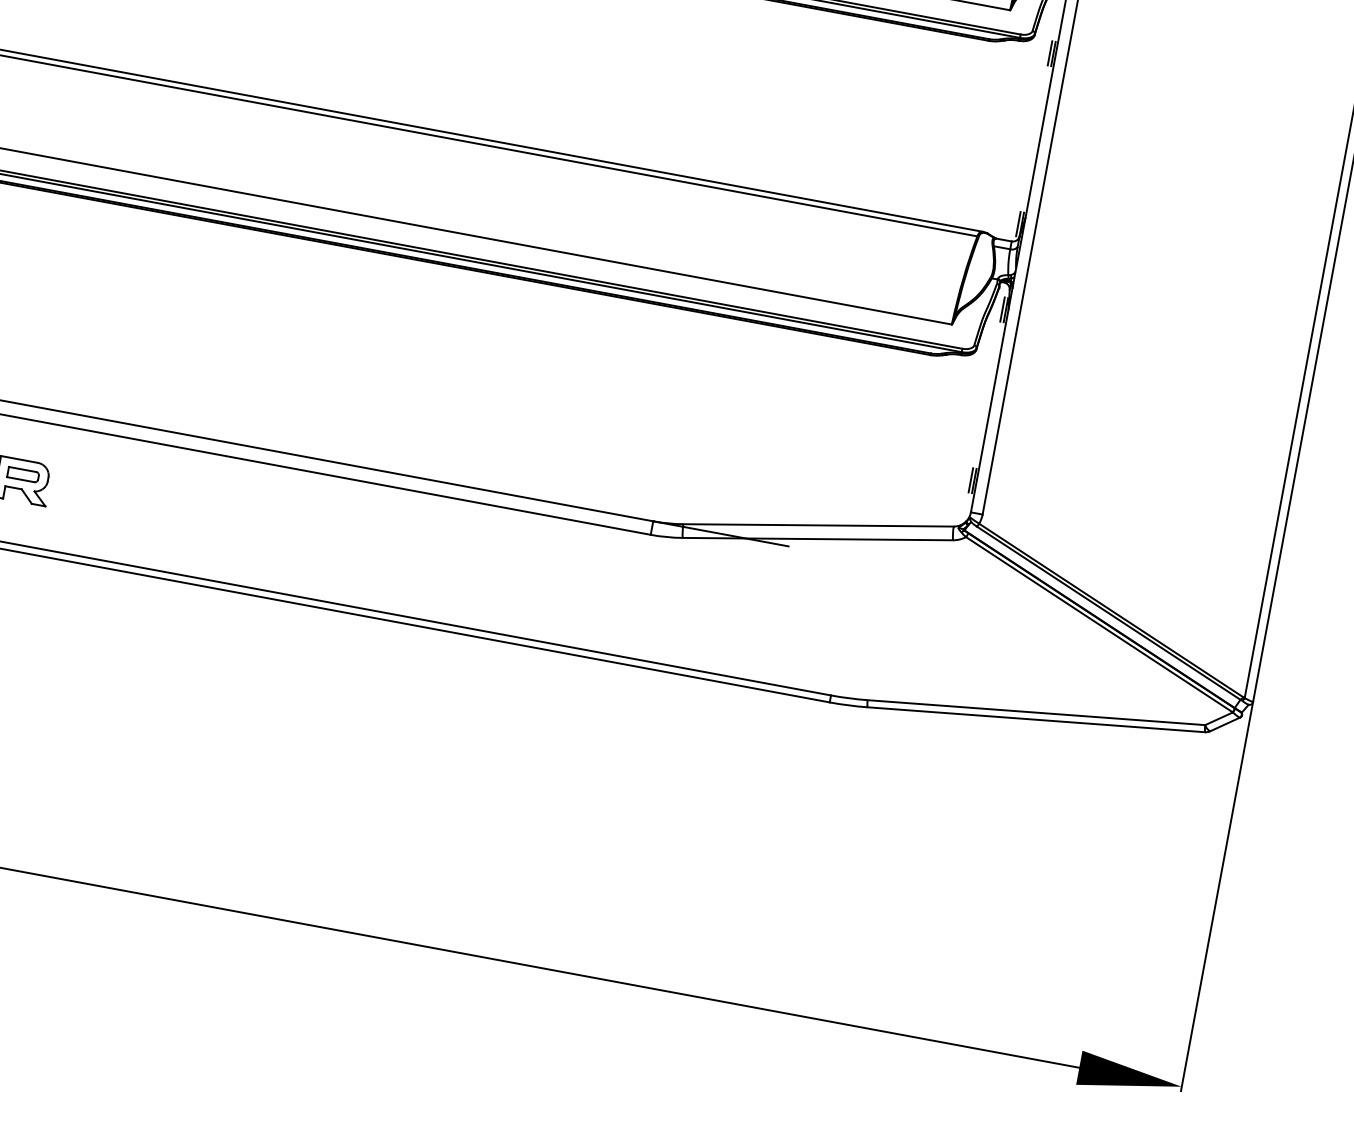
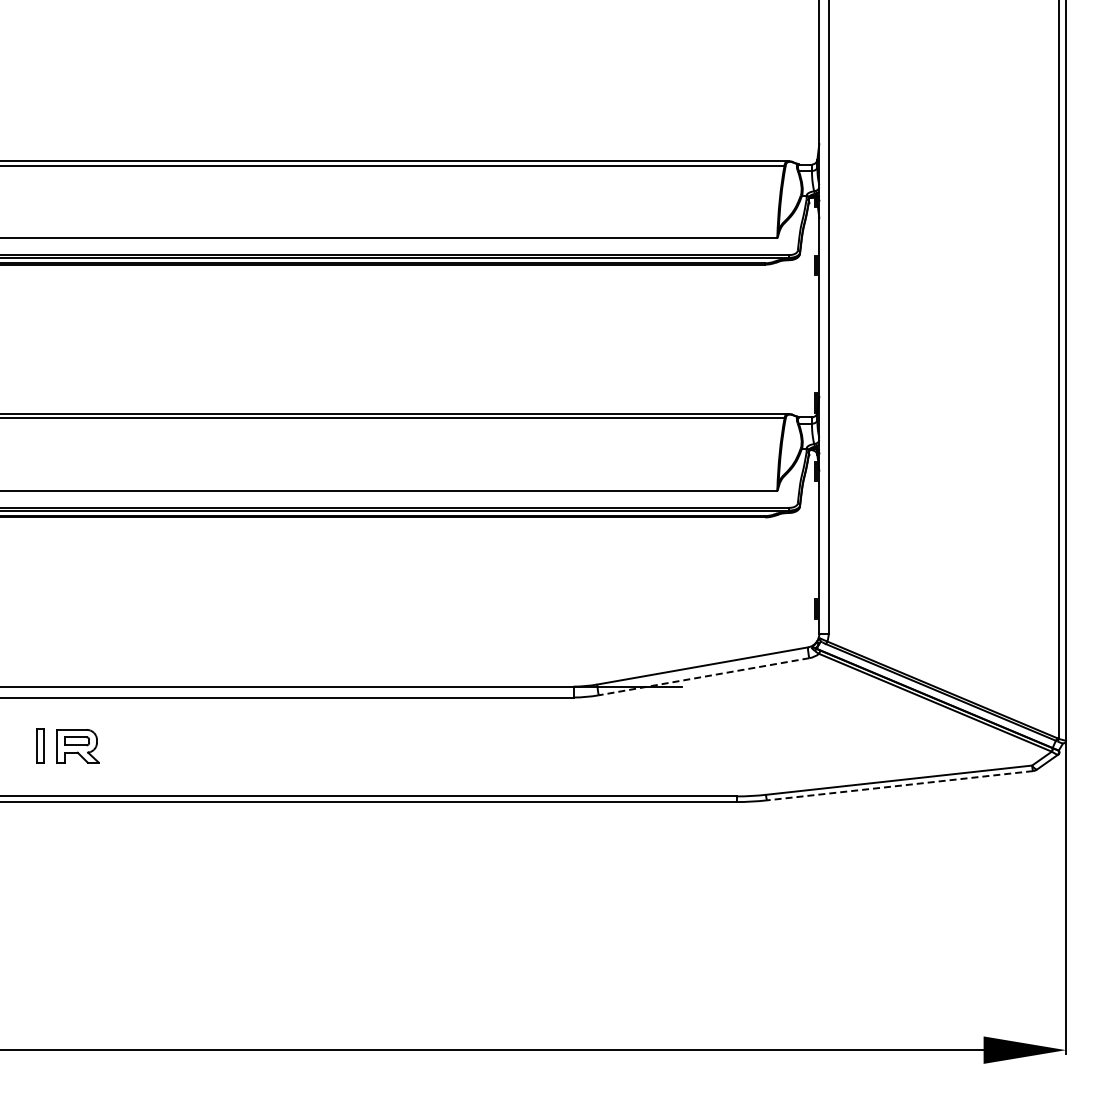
line: (818, 538) -> (704, 676), solid -> dashed
line: (1035, 719) -> (899, 785), solid -> dashed

